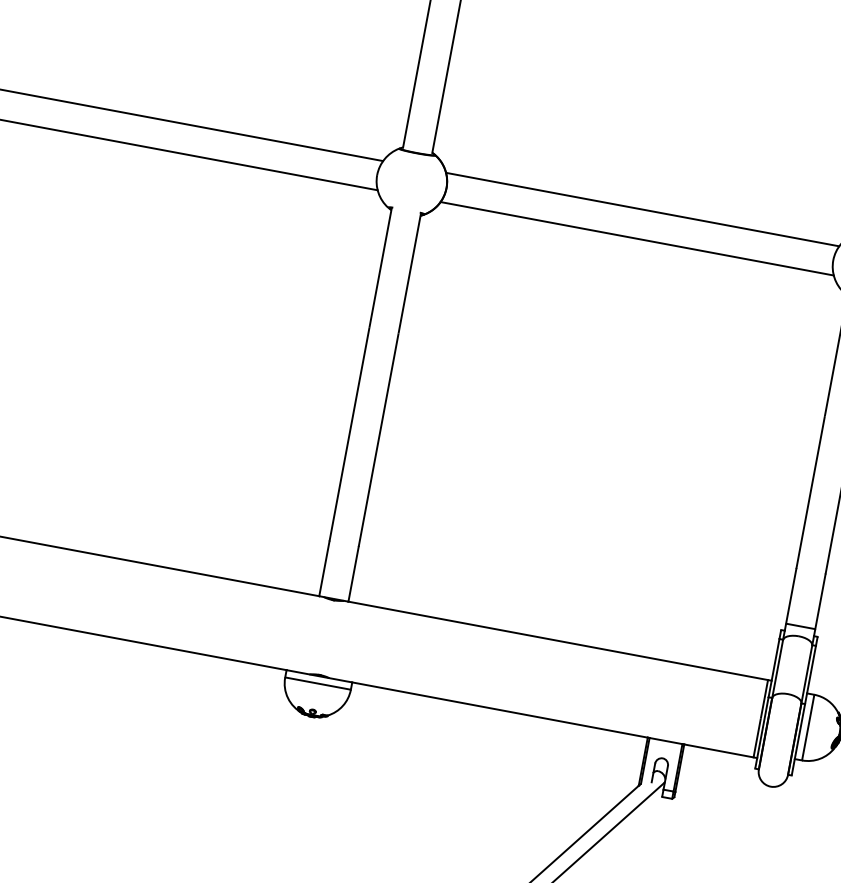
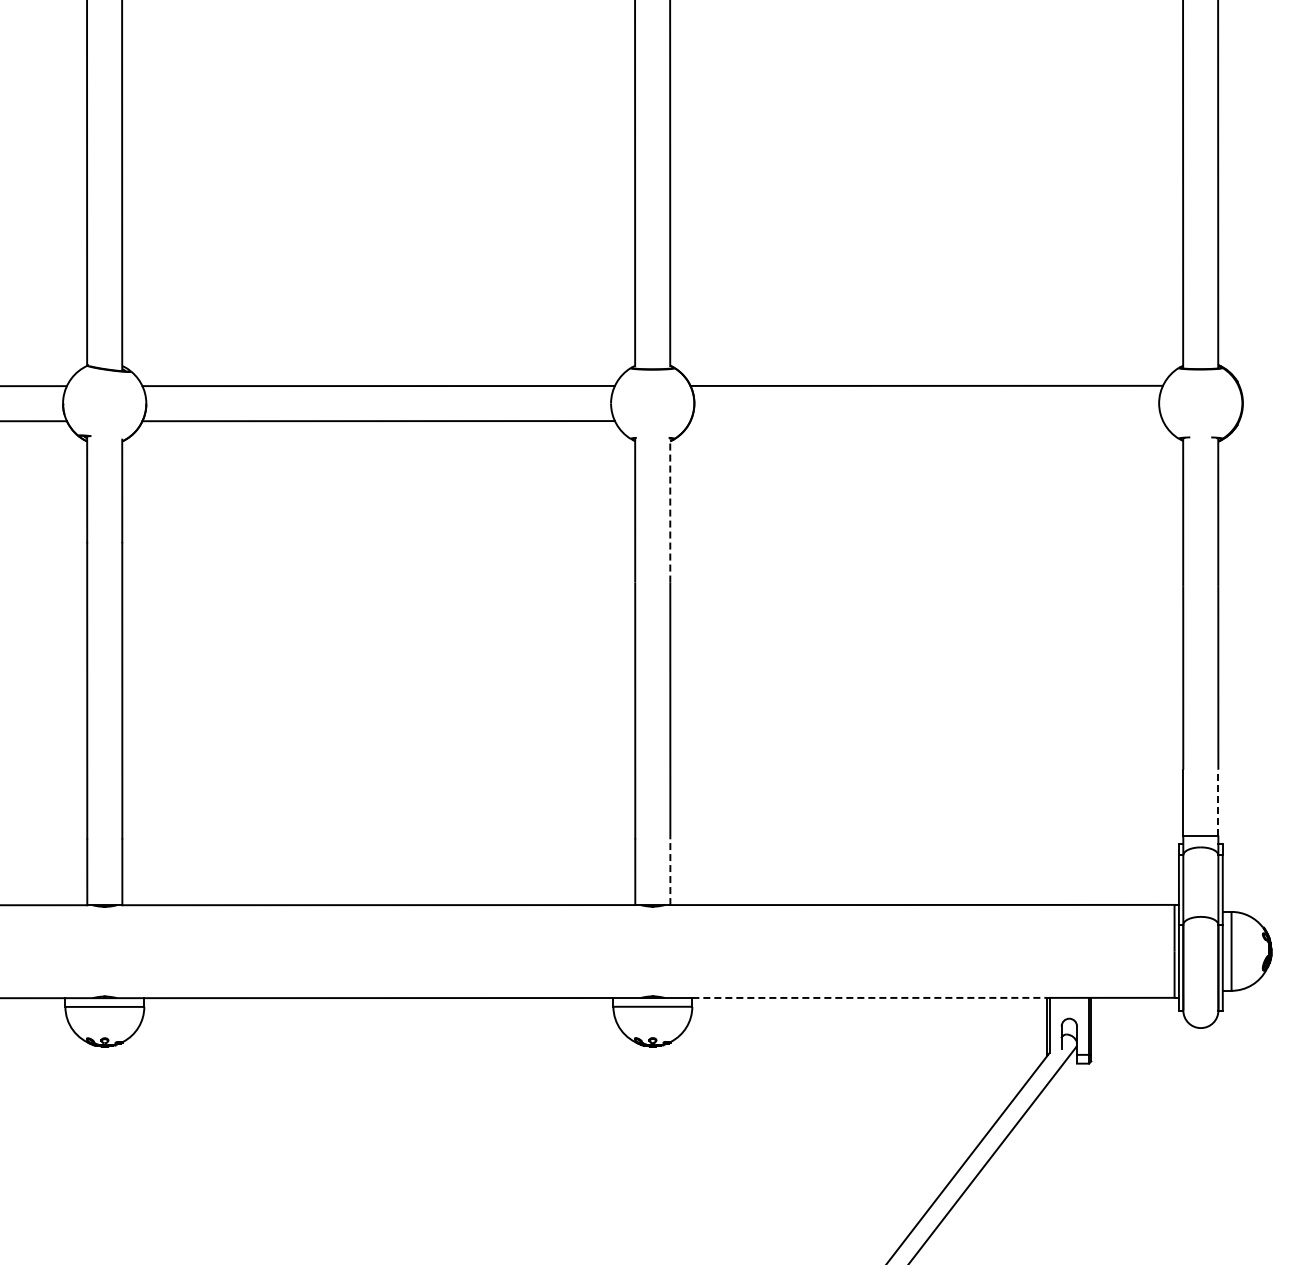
line: (637, 238) -> (926, 420), removed
line: (410, 272) -> (670, 509), solid -> dashed
line: (353, 574) -> (670, 872), solid -> dashed
line: (820, 601) -> (1218, 802), solid -> dashed
line: (499, 709) -> (869, 997), solid -> dashed

